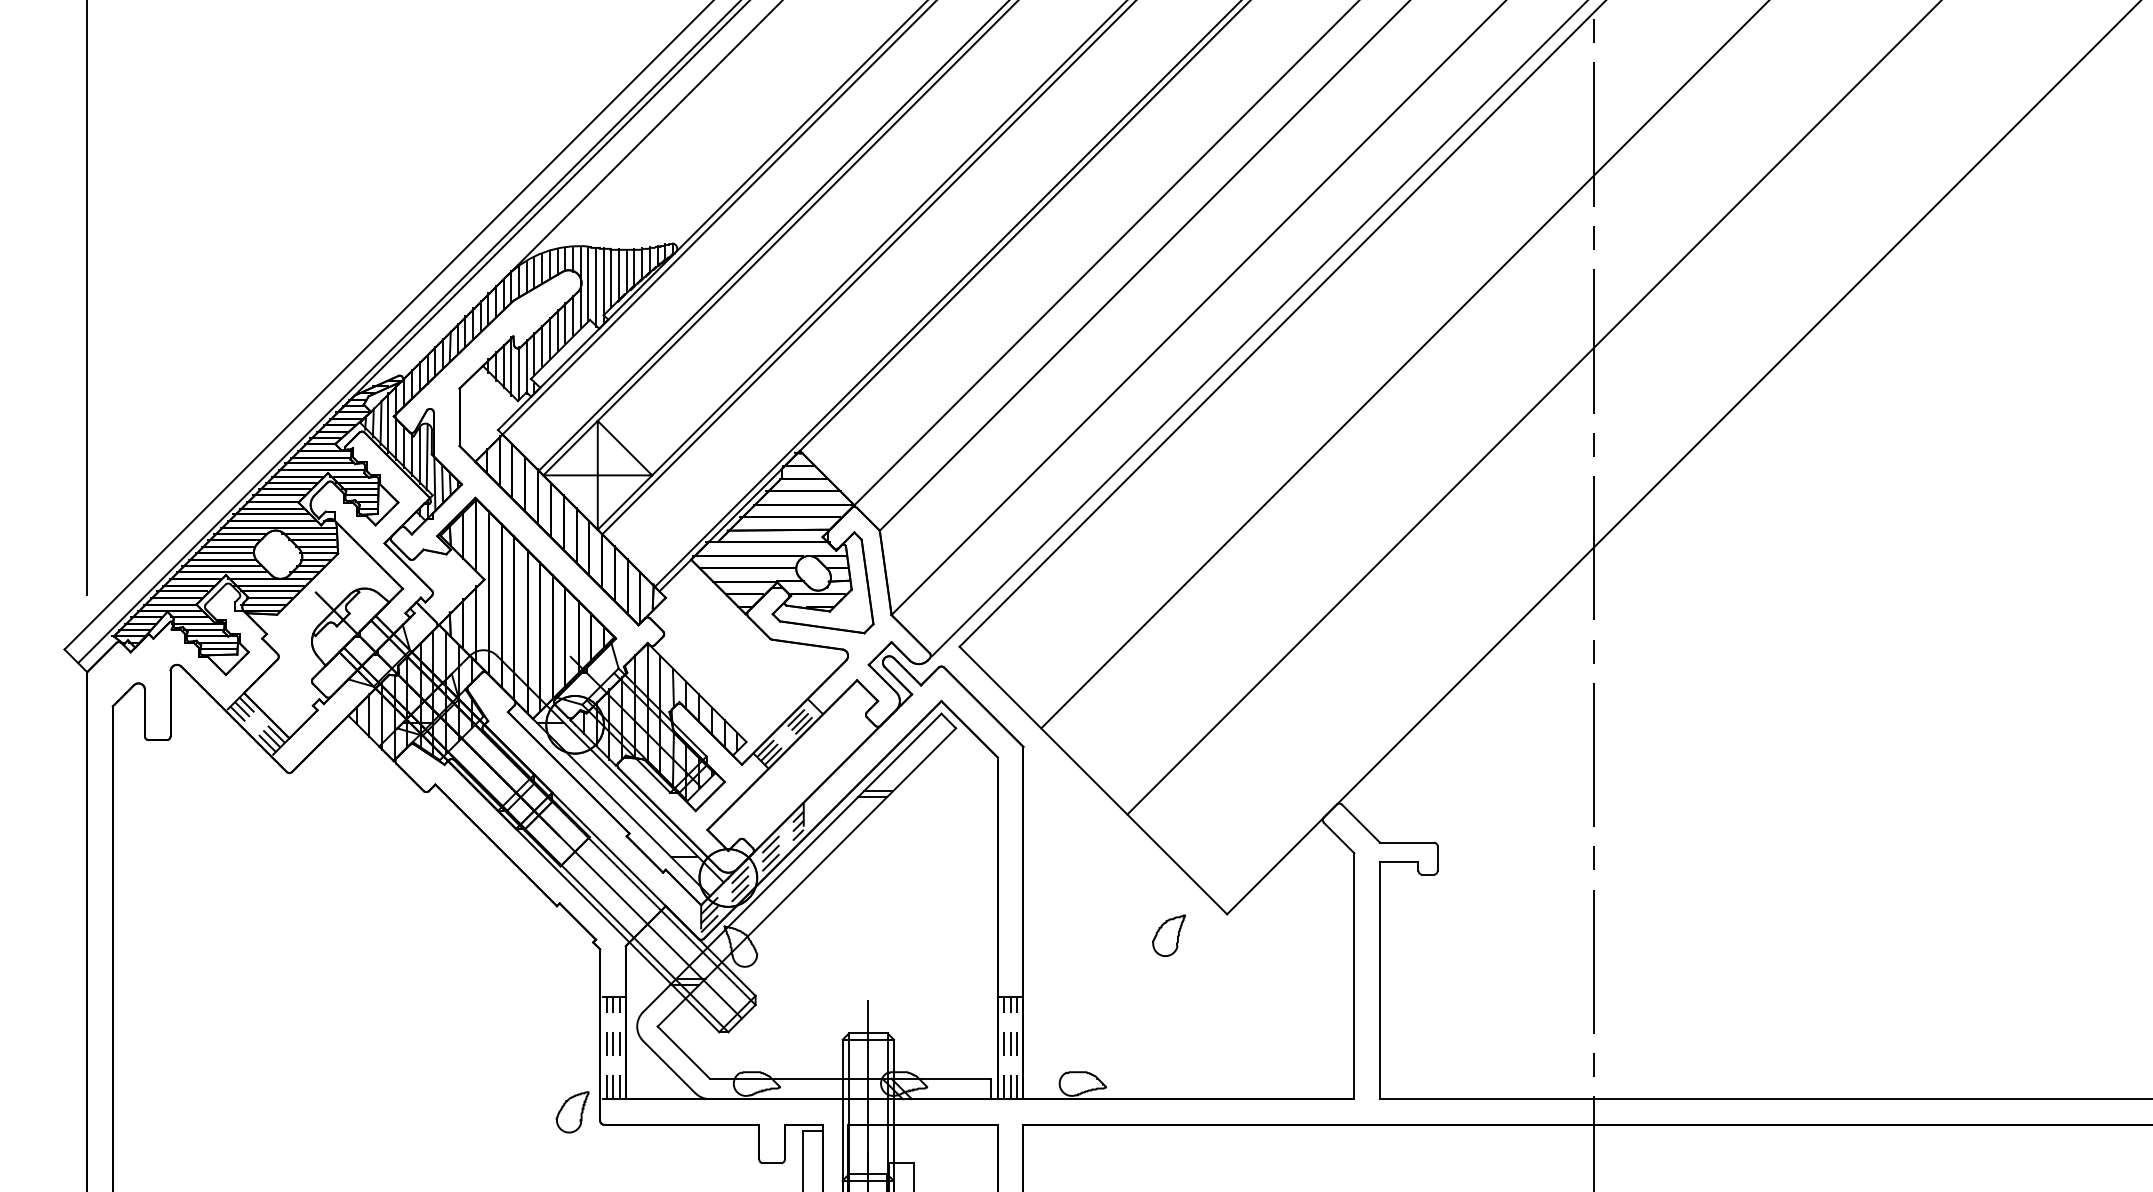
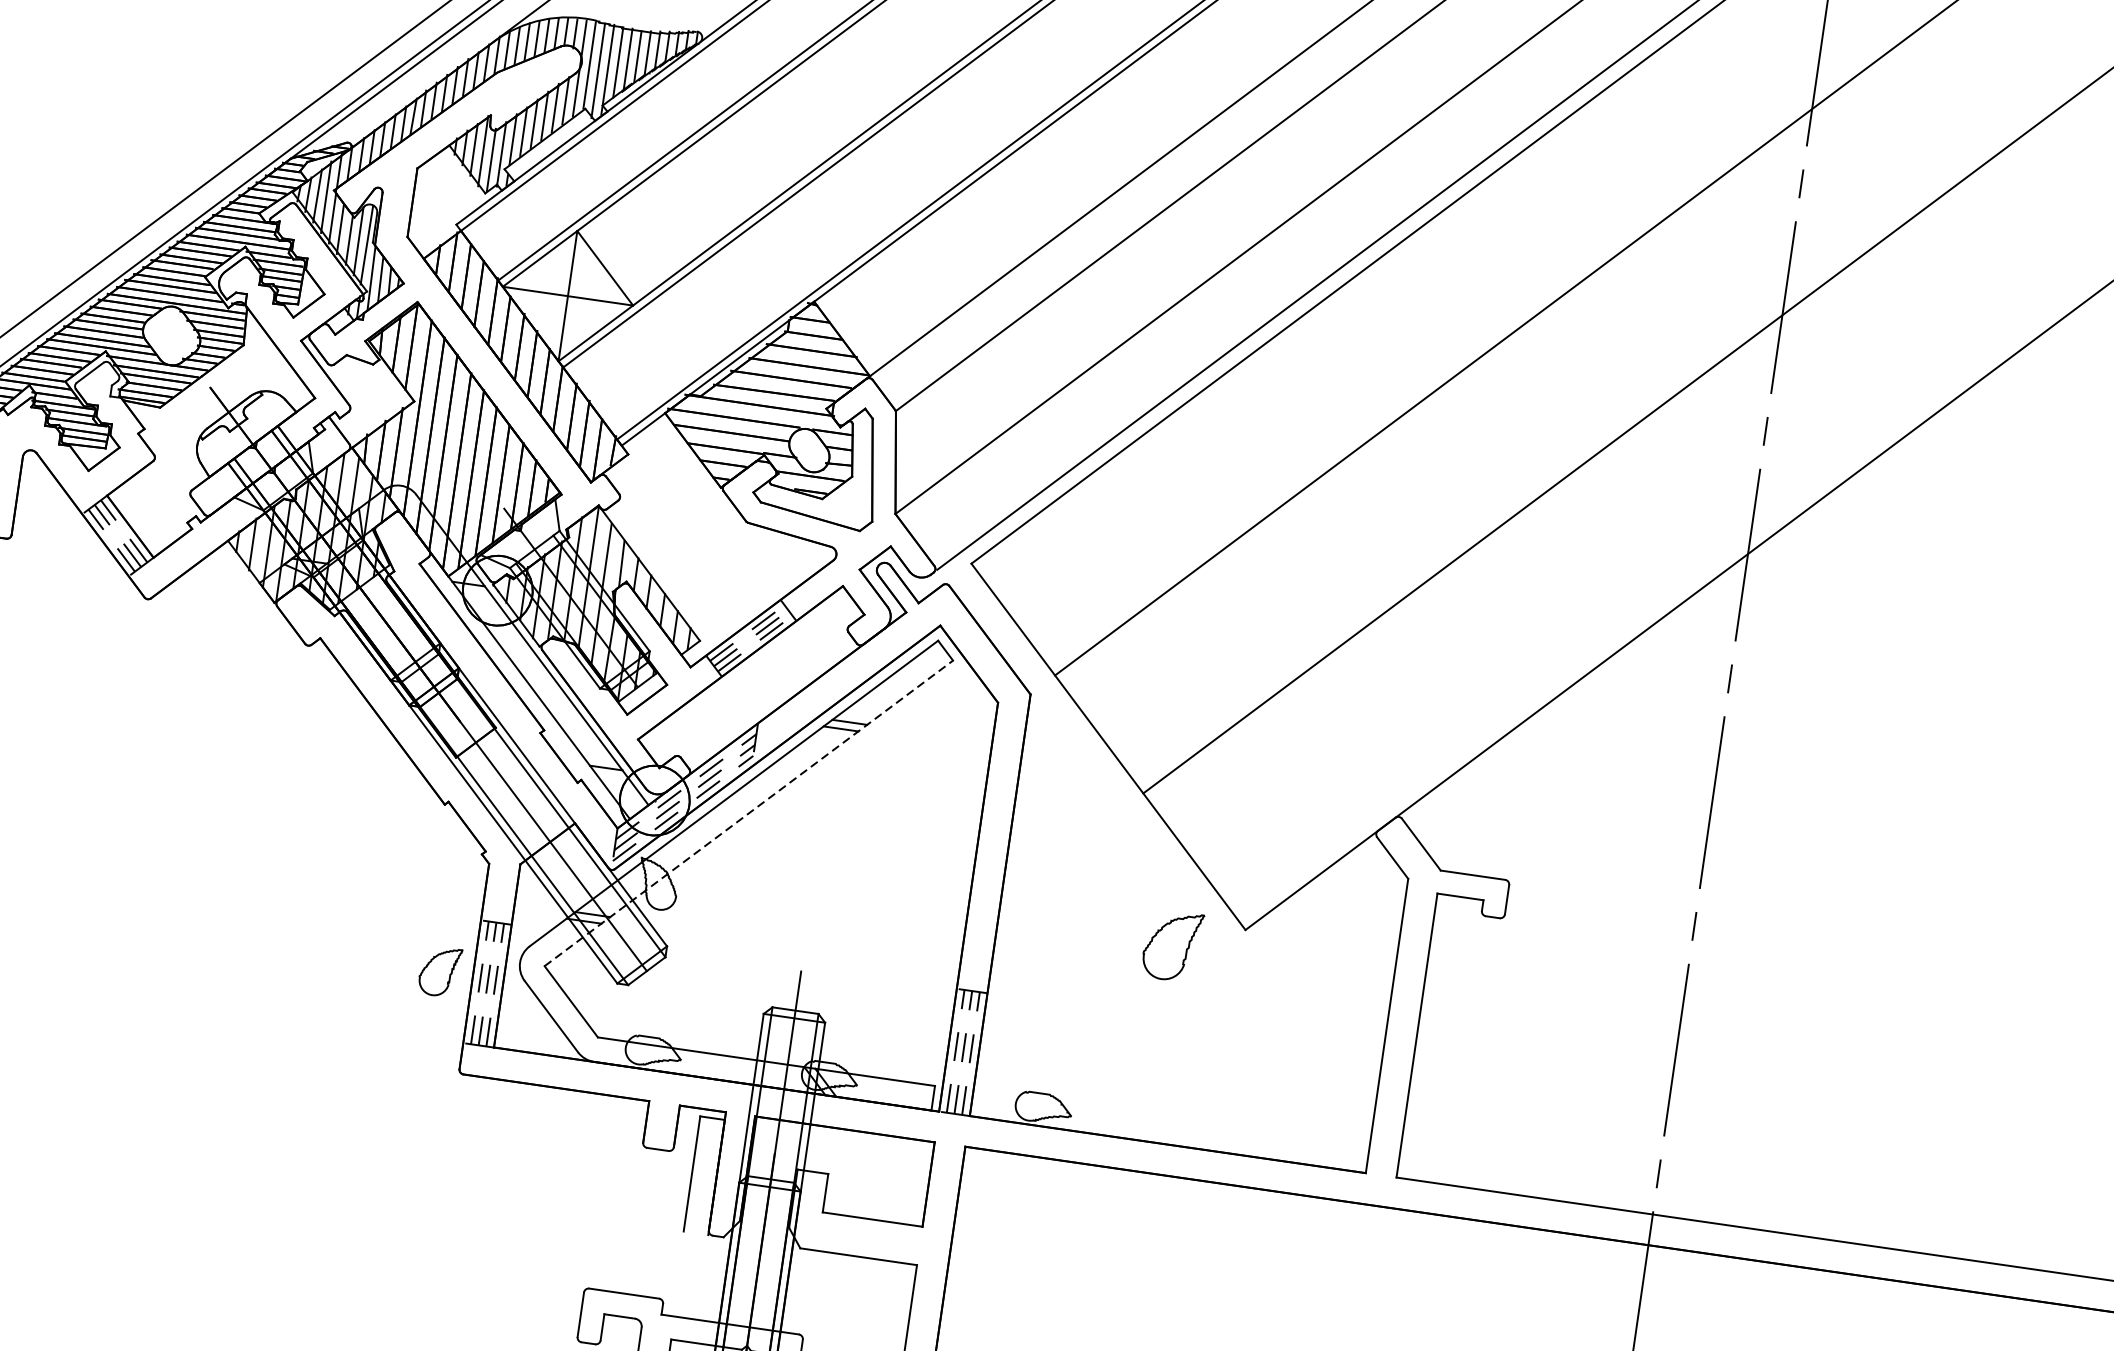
line: (806, 877) -> (748, 813), solid -> dashed
part: (1168, 935) -> (1171, 945), size x1.4
part: (572, 1112) -> (439, 971), moved

